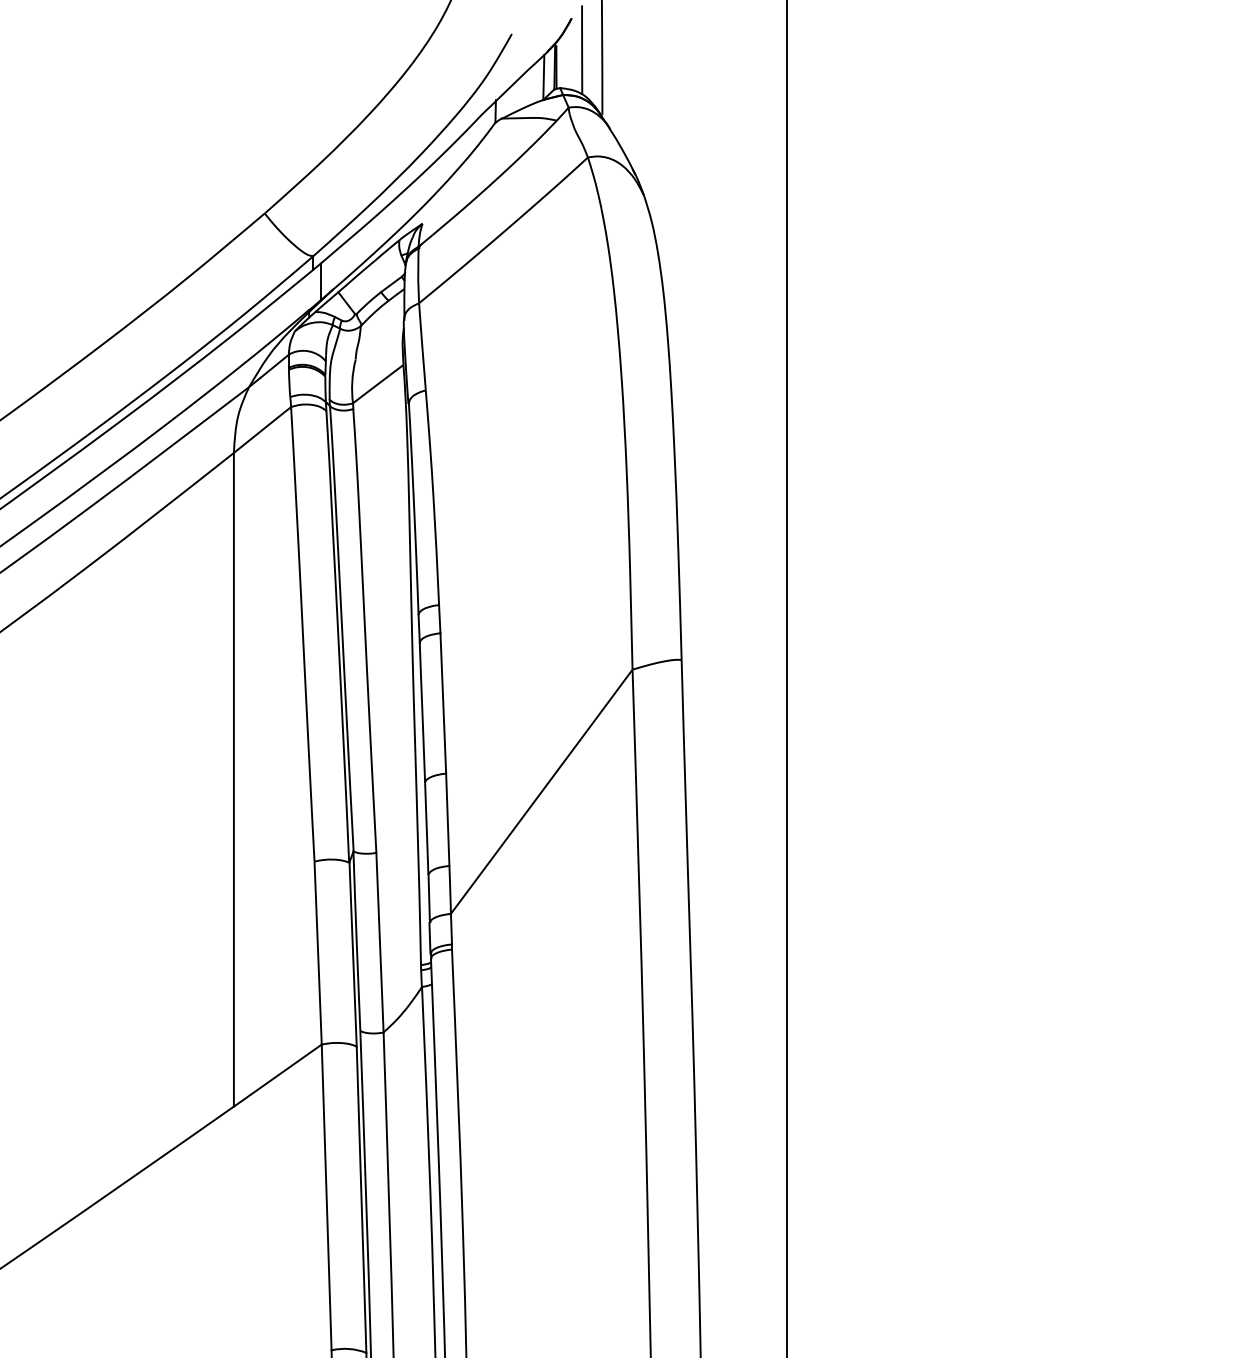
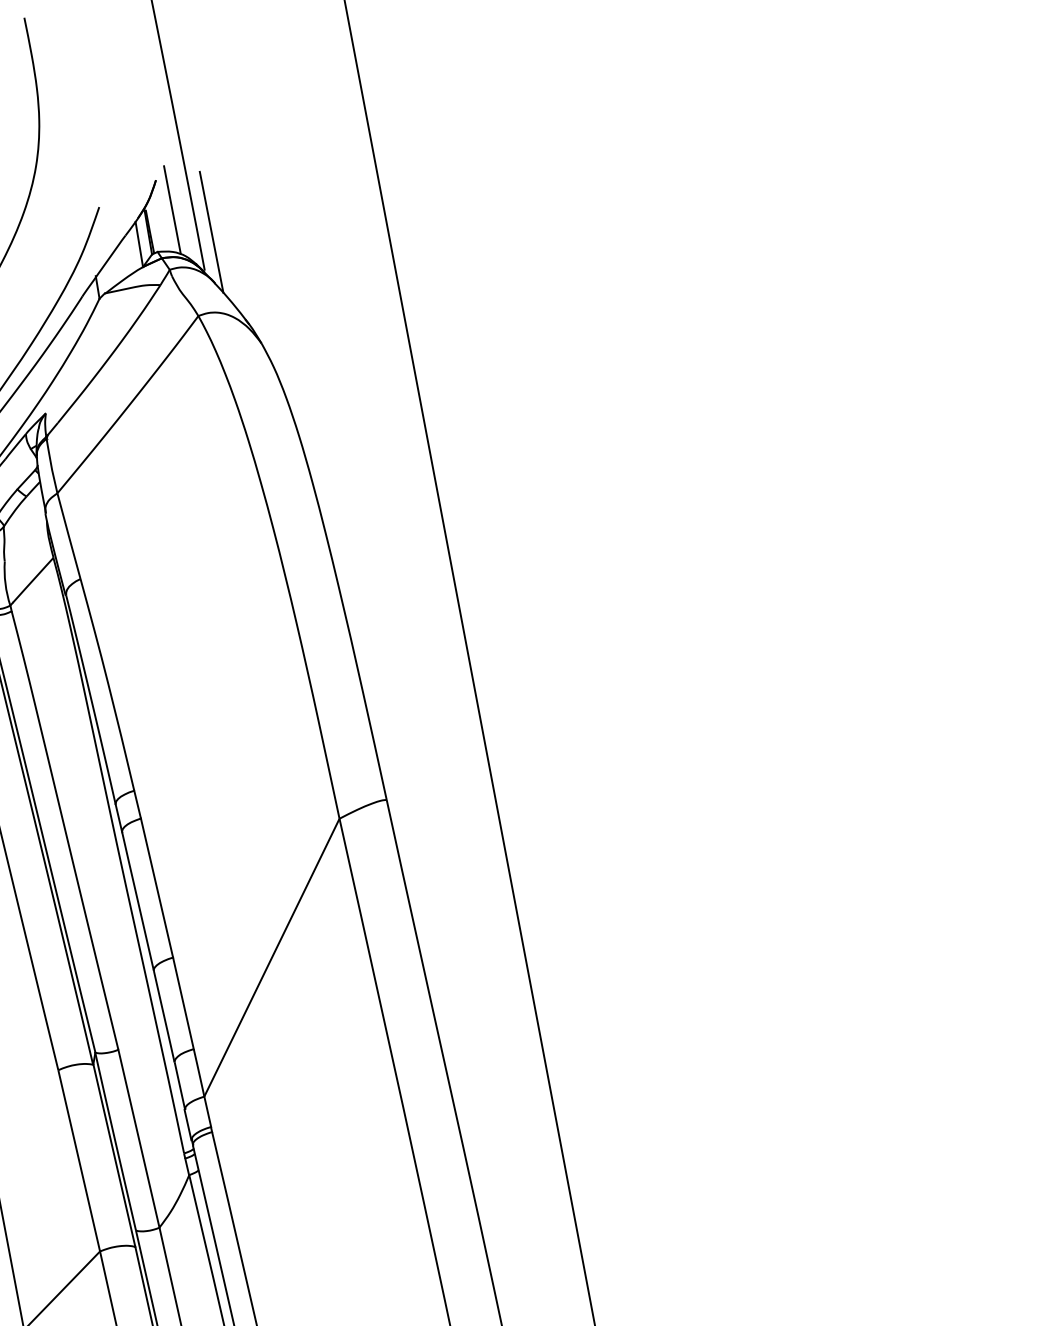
line: (615, 78) -> (211, 231), added

